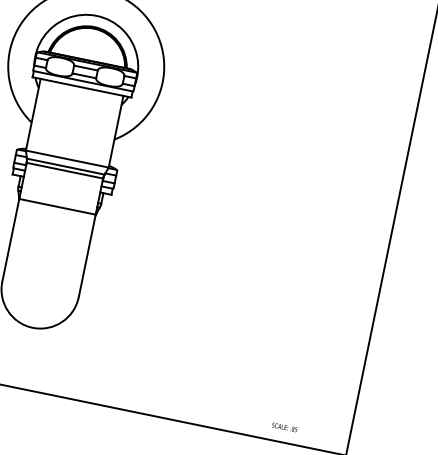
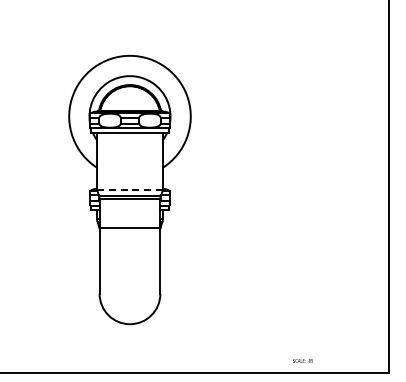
line: (67, 159) -> (130, 190), solid -> dashed
text: (284, 426) -> (302, 360), moved

